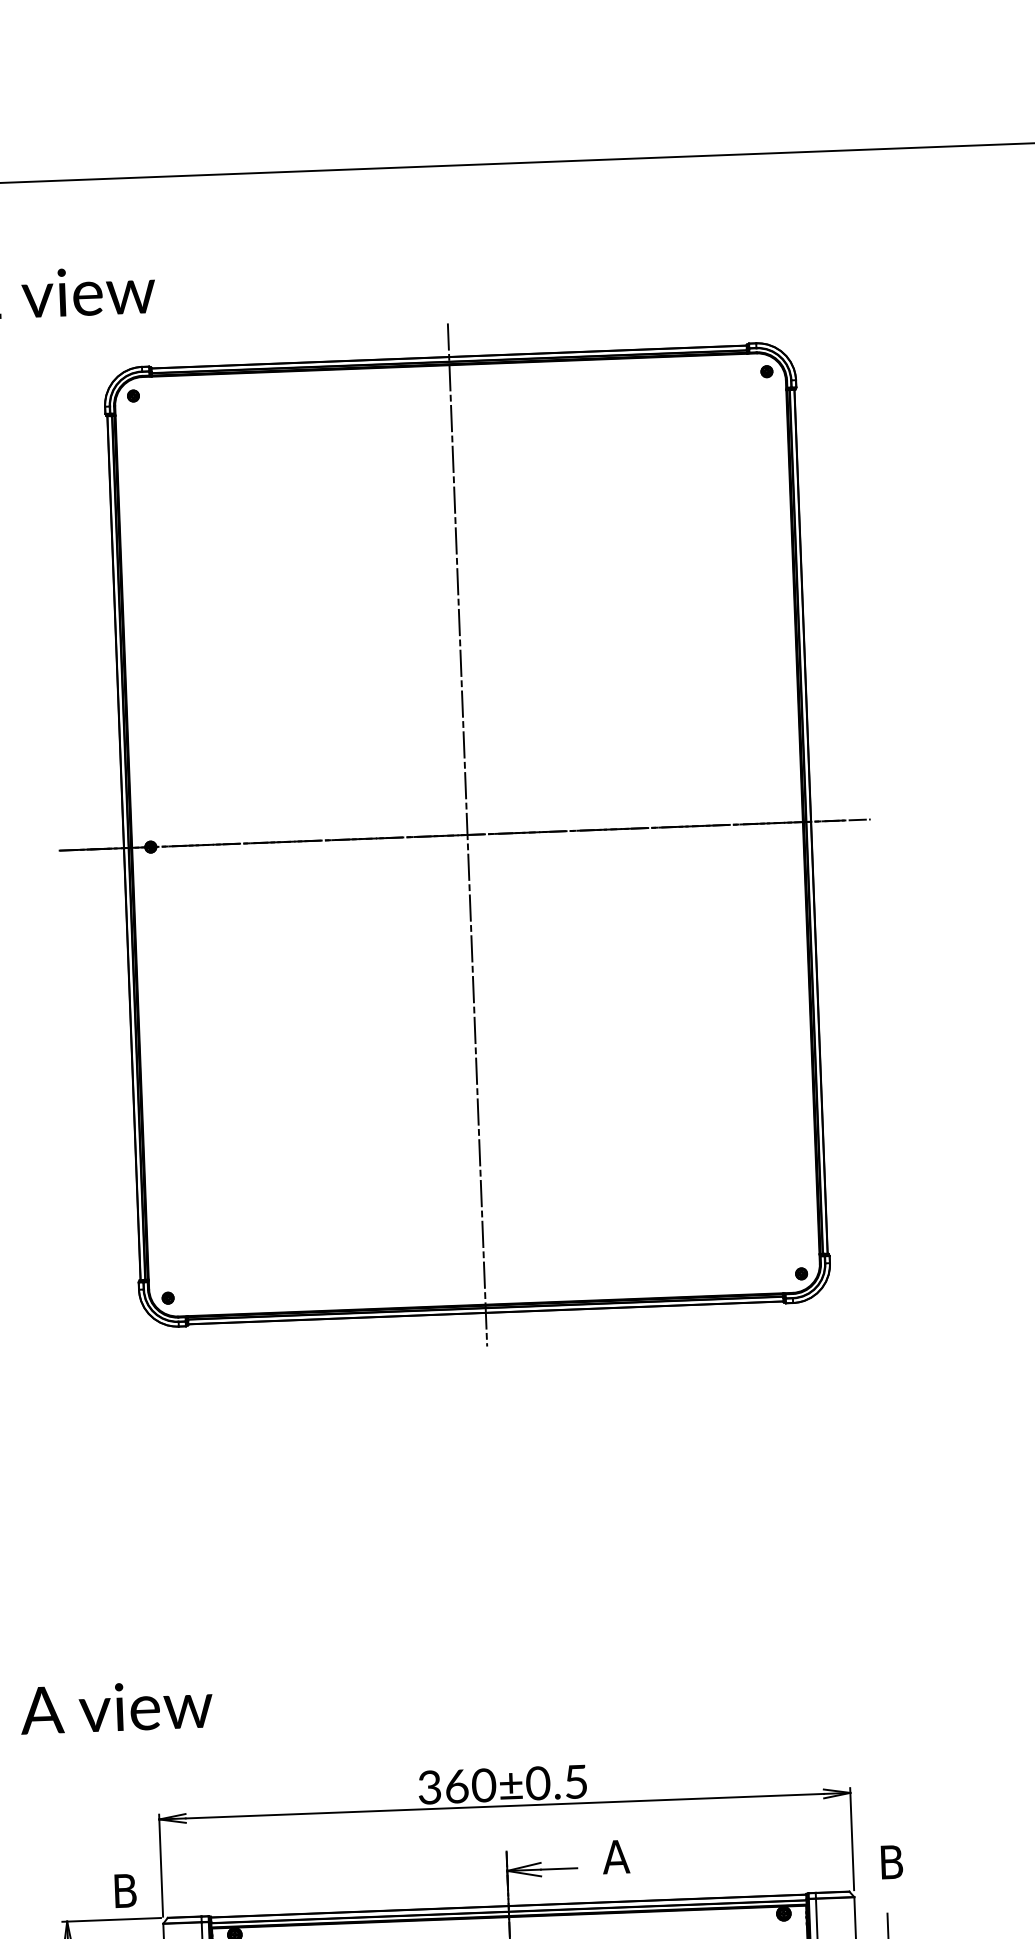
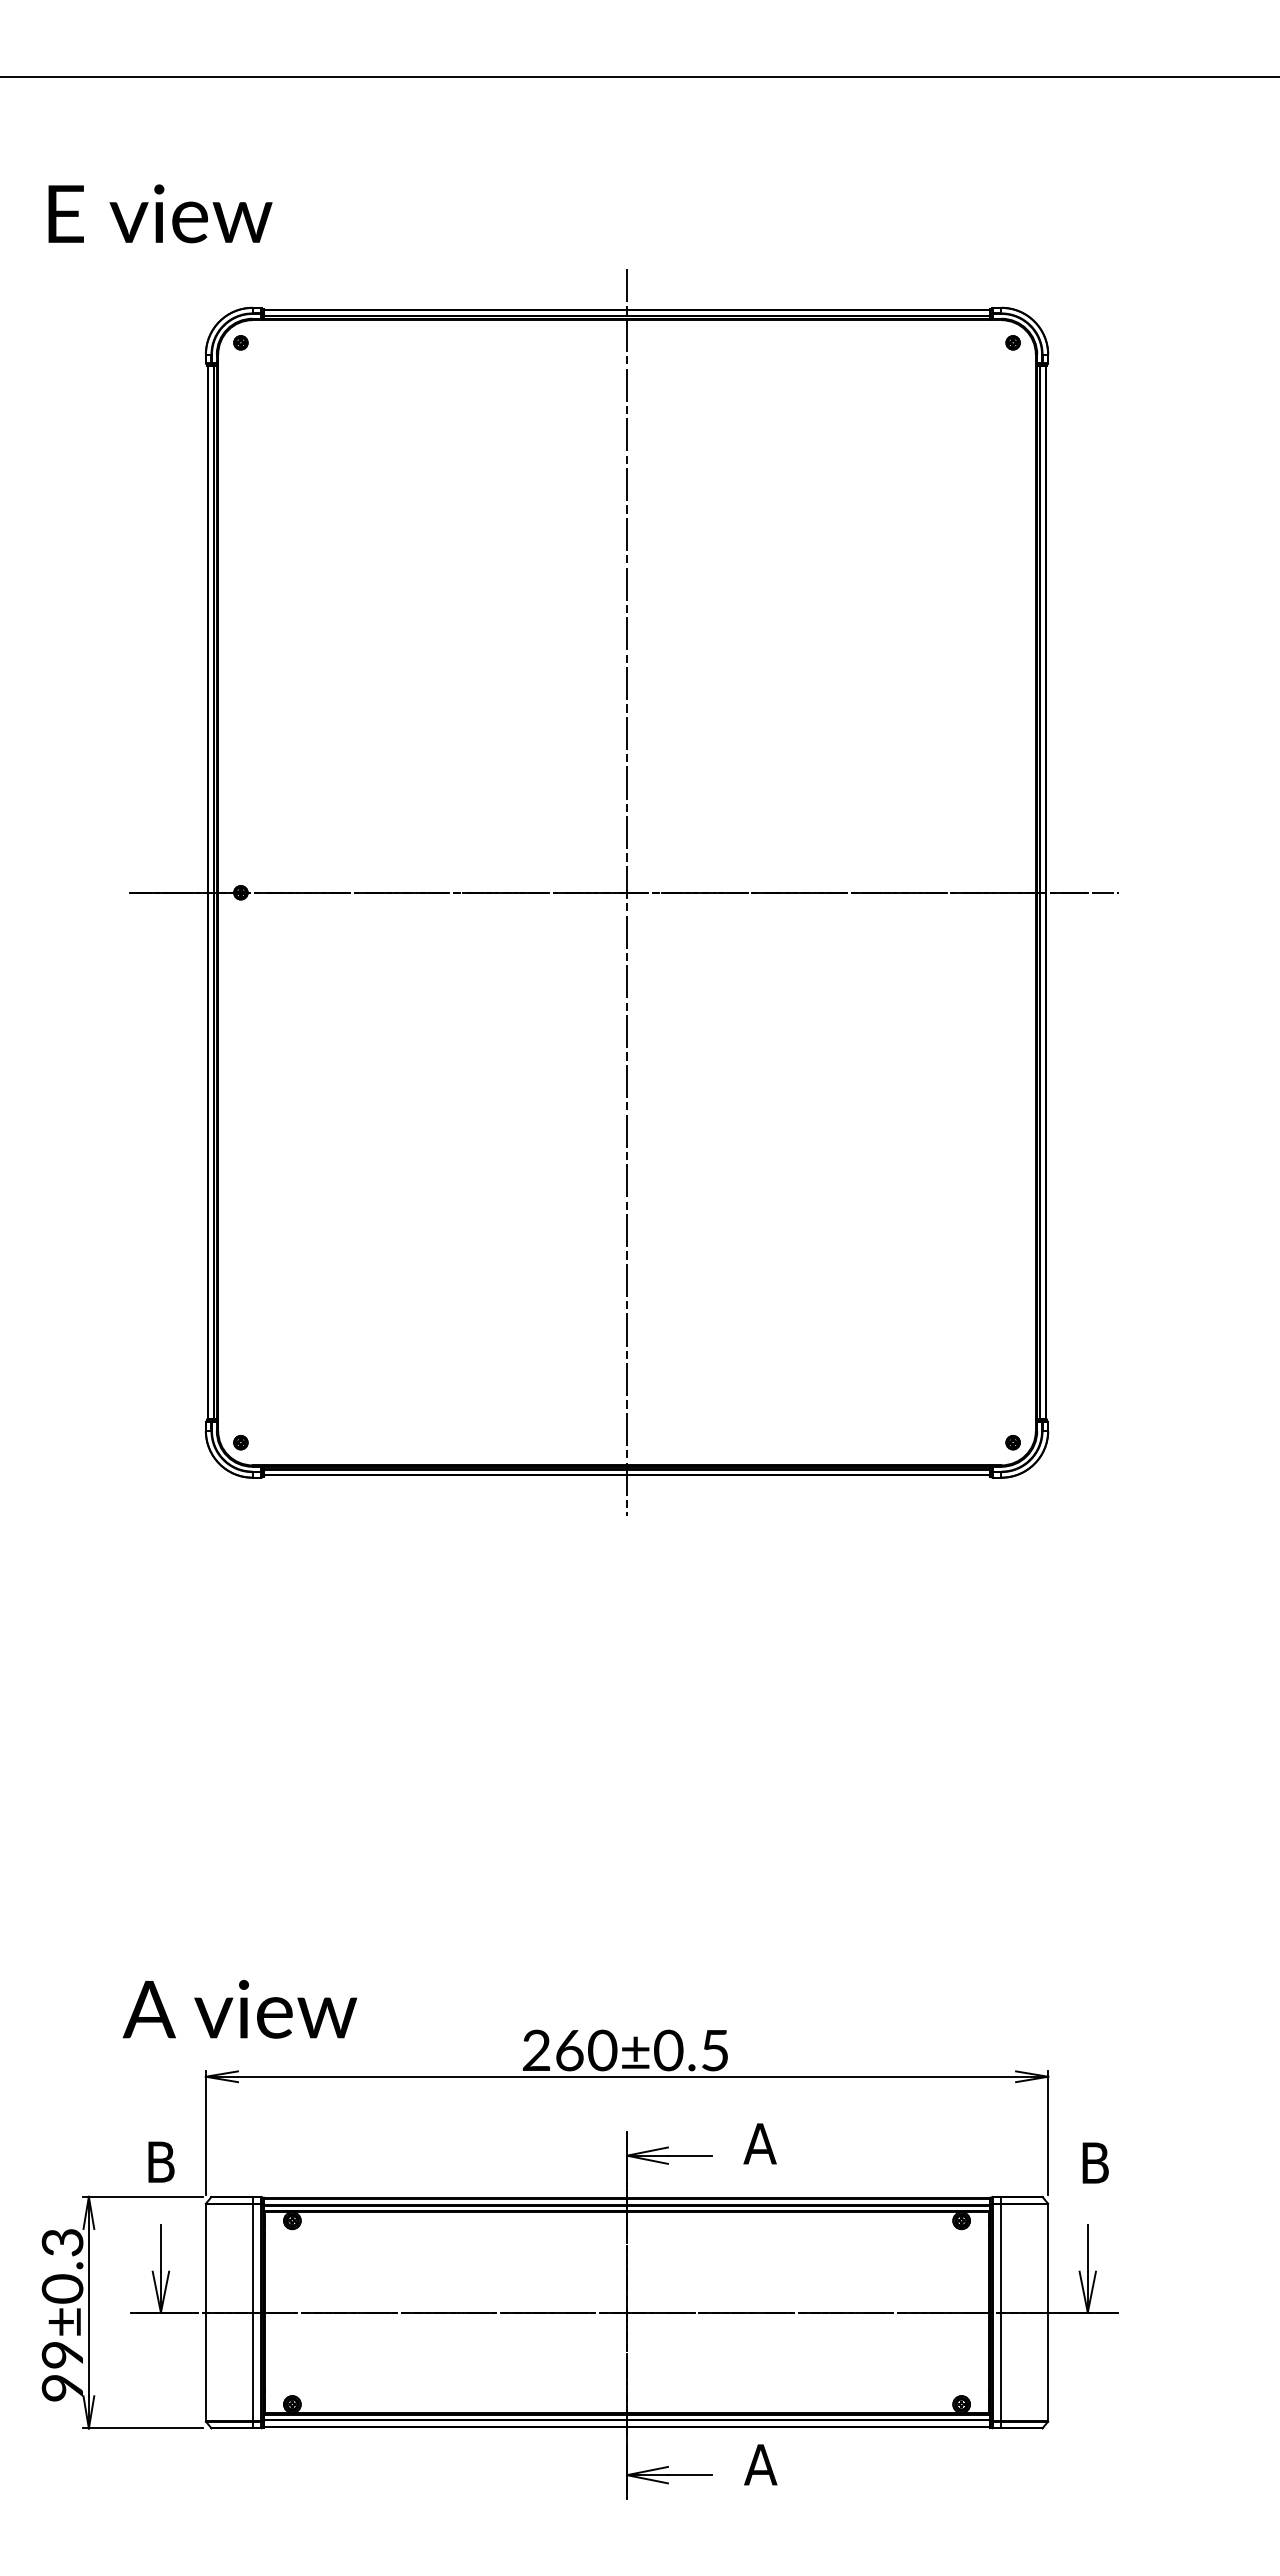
text: (116, 1707) -> (239, 2009), moved
text: (428, 1787) -> (535, 2050), 360±0.5 -> 260±0.5

